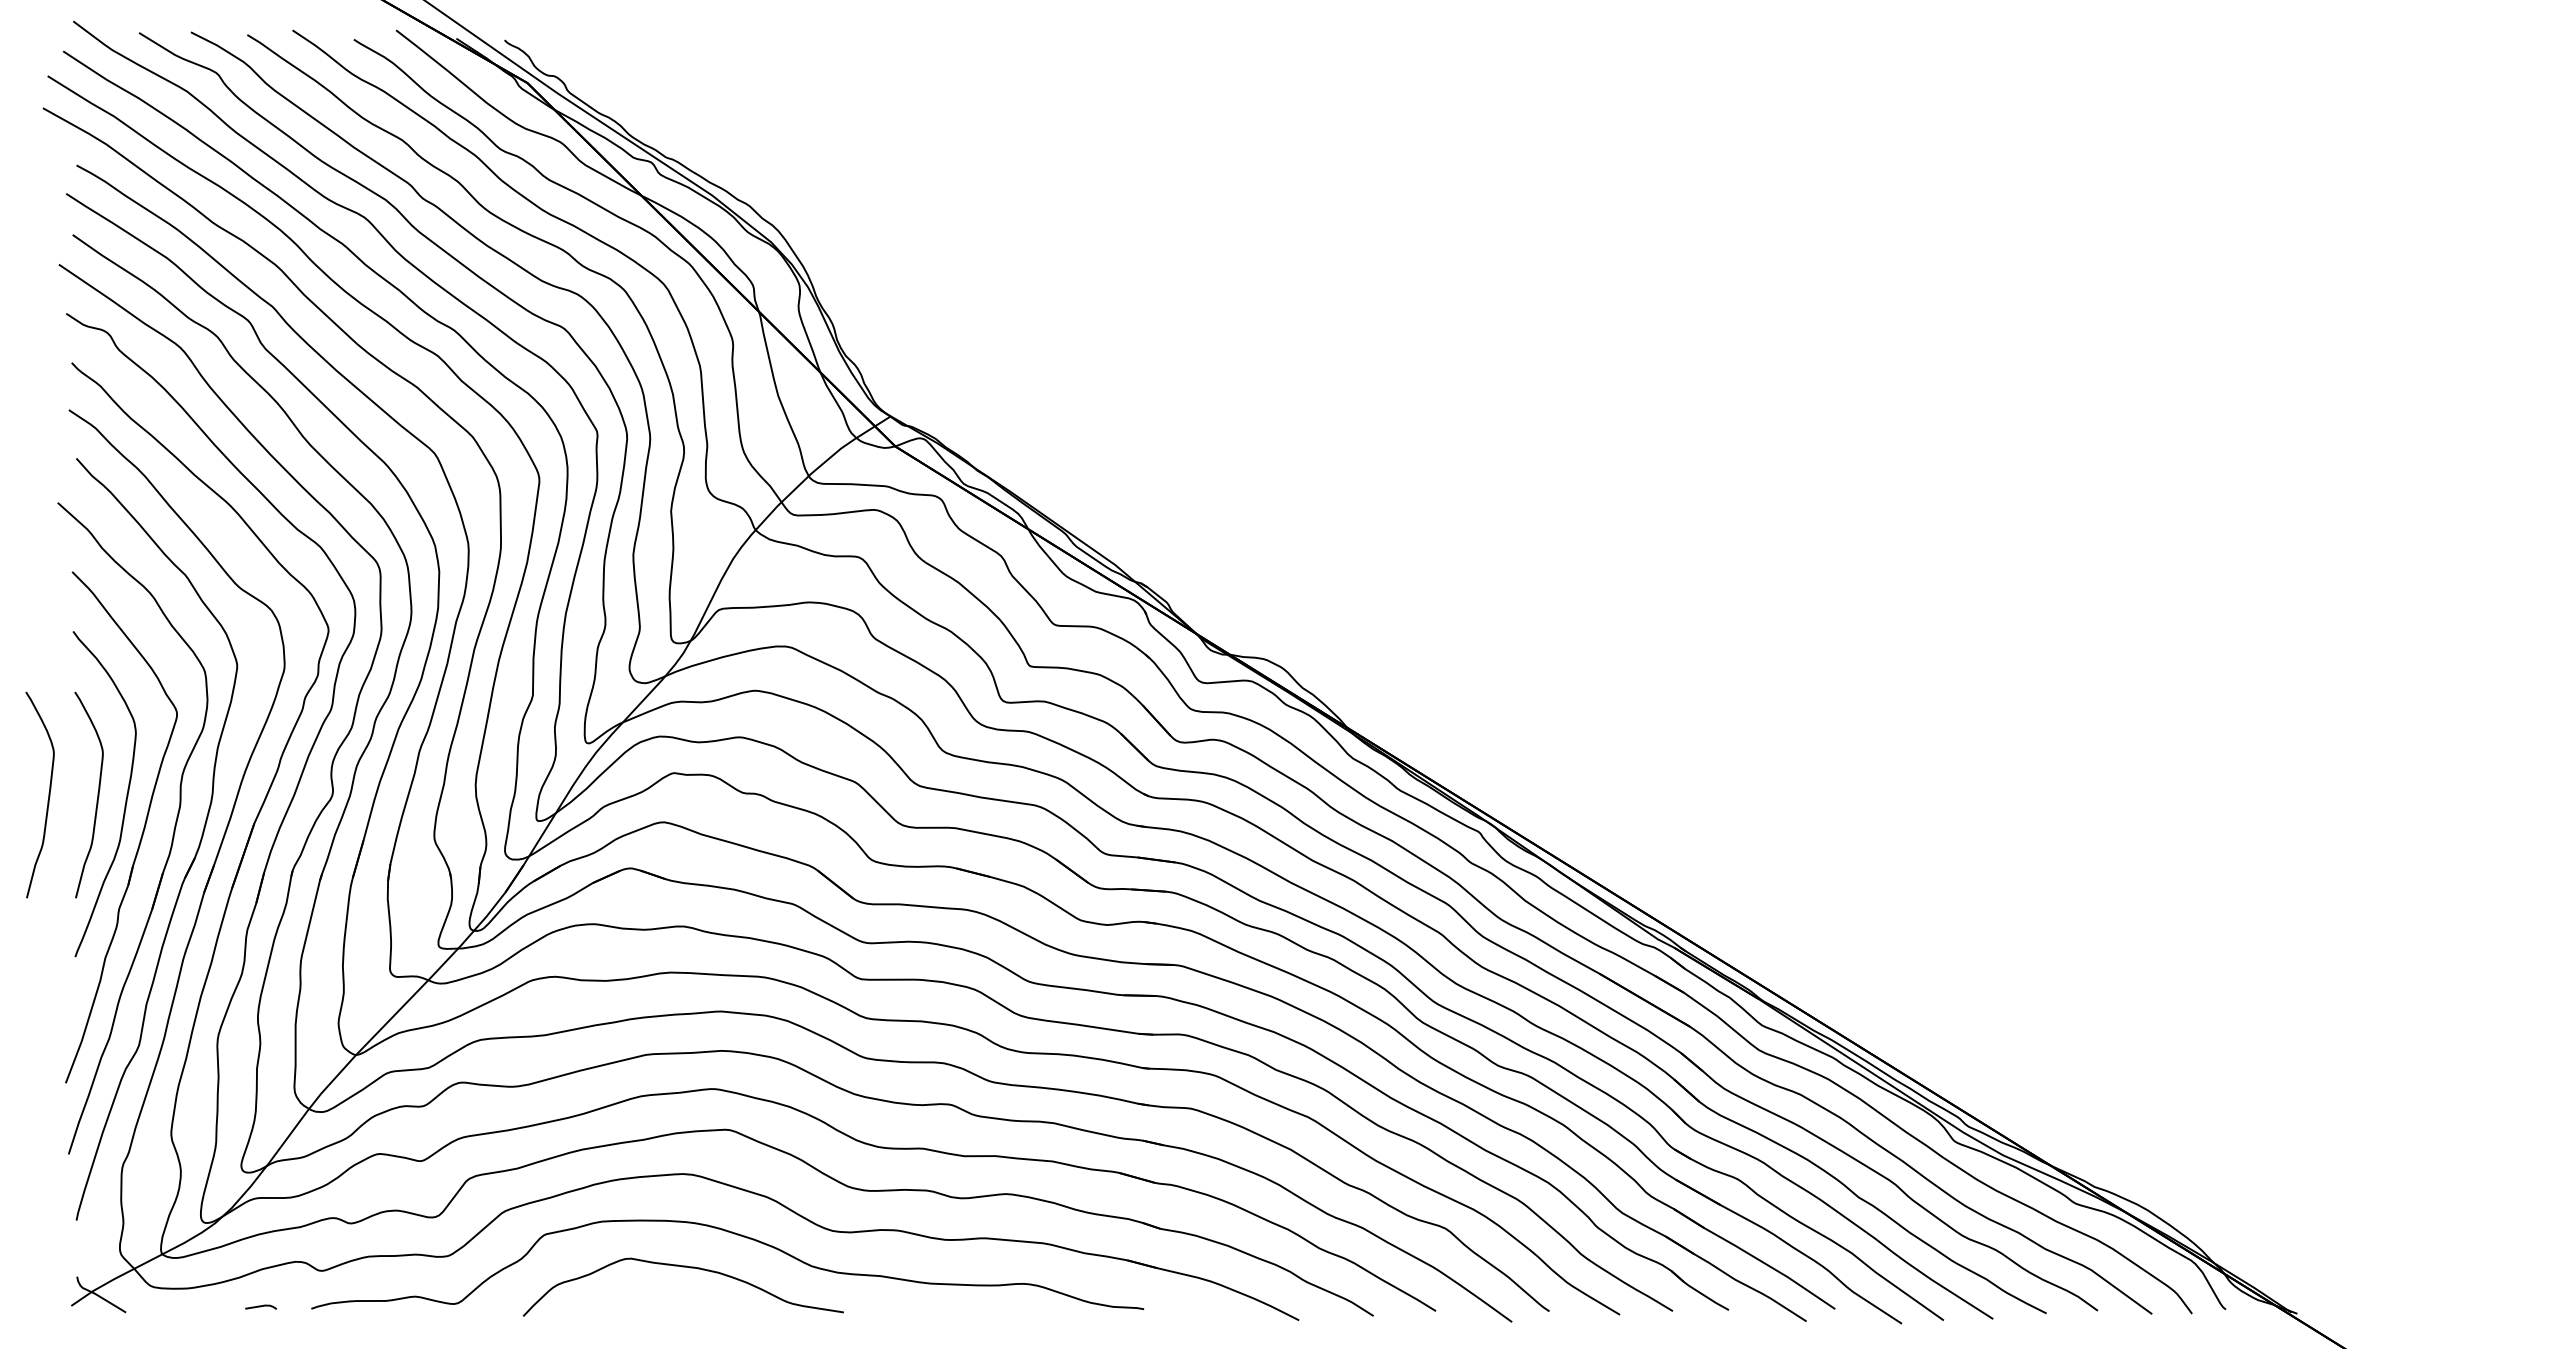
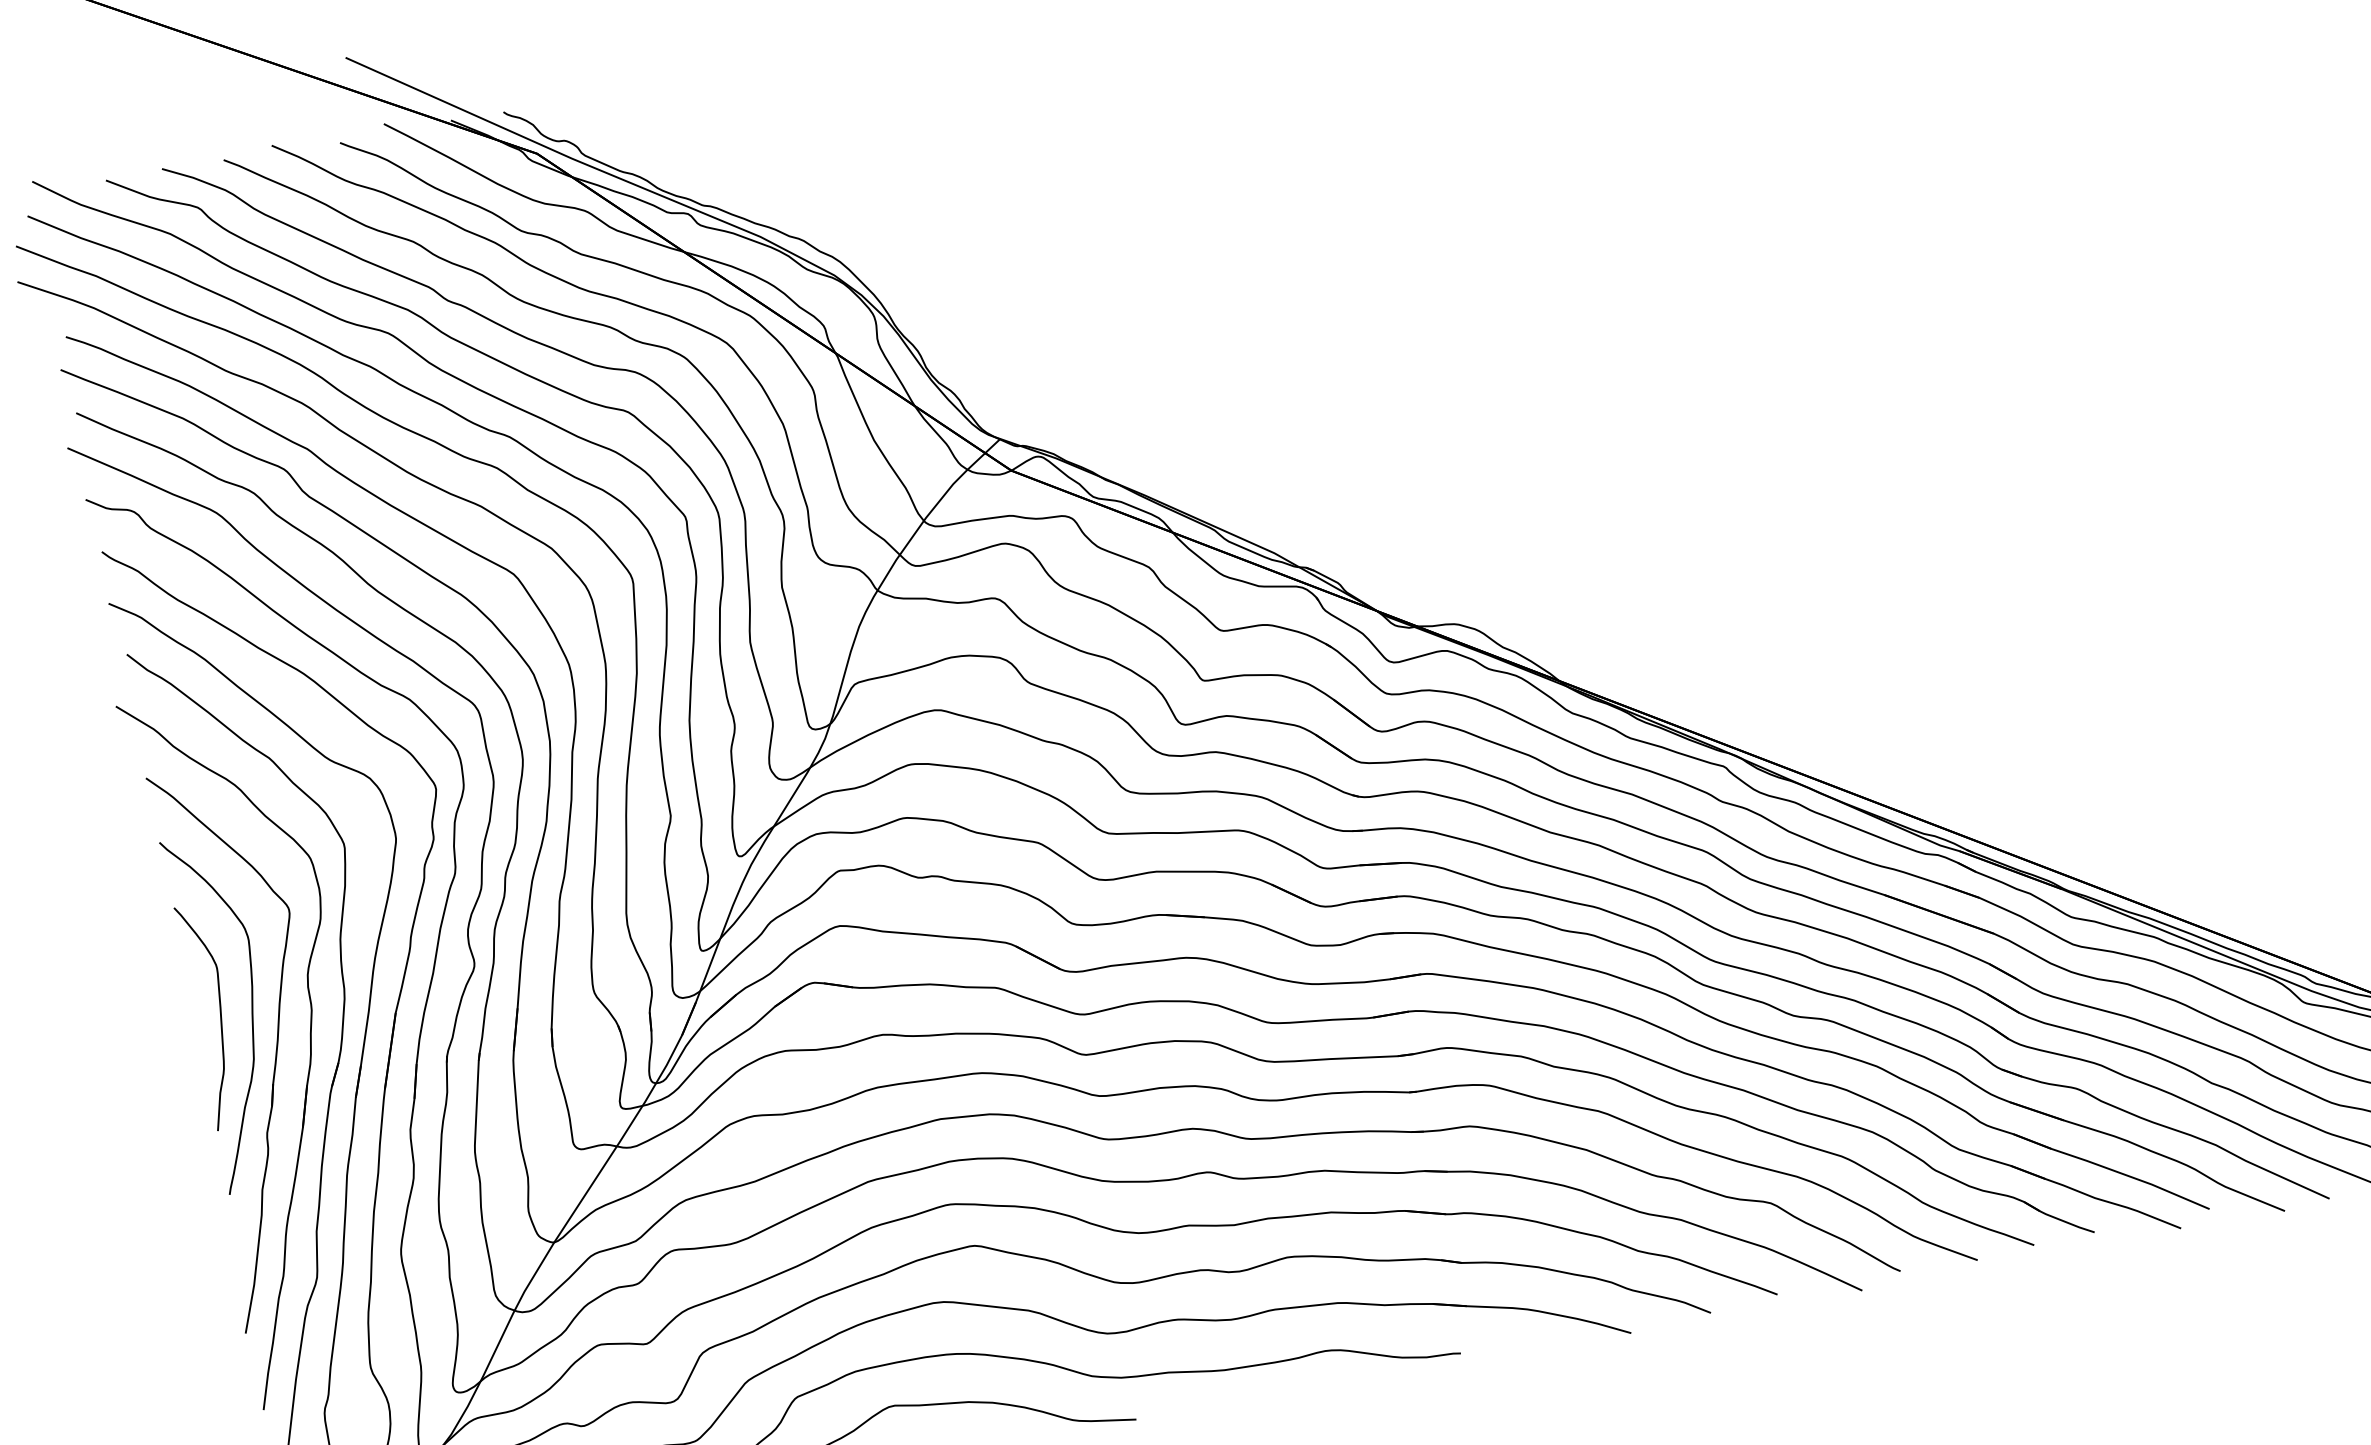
curve: (48, 794) -> (166, 1024), removed

